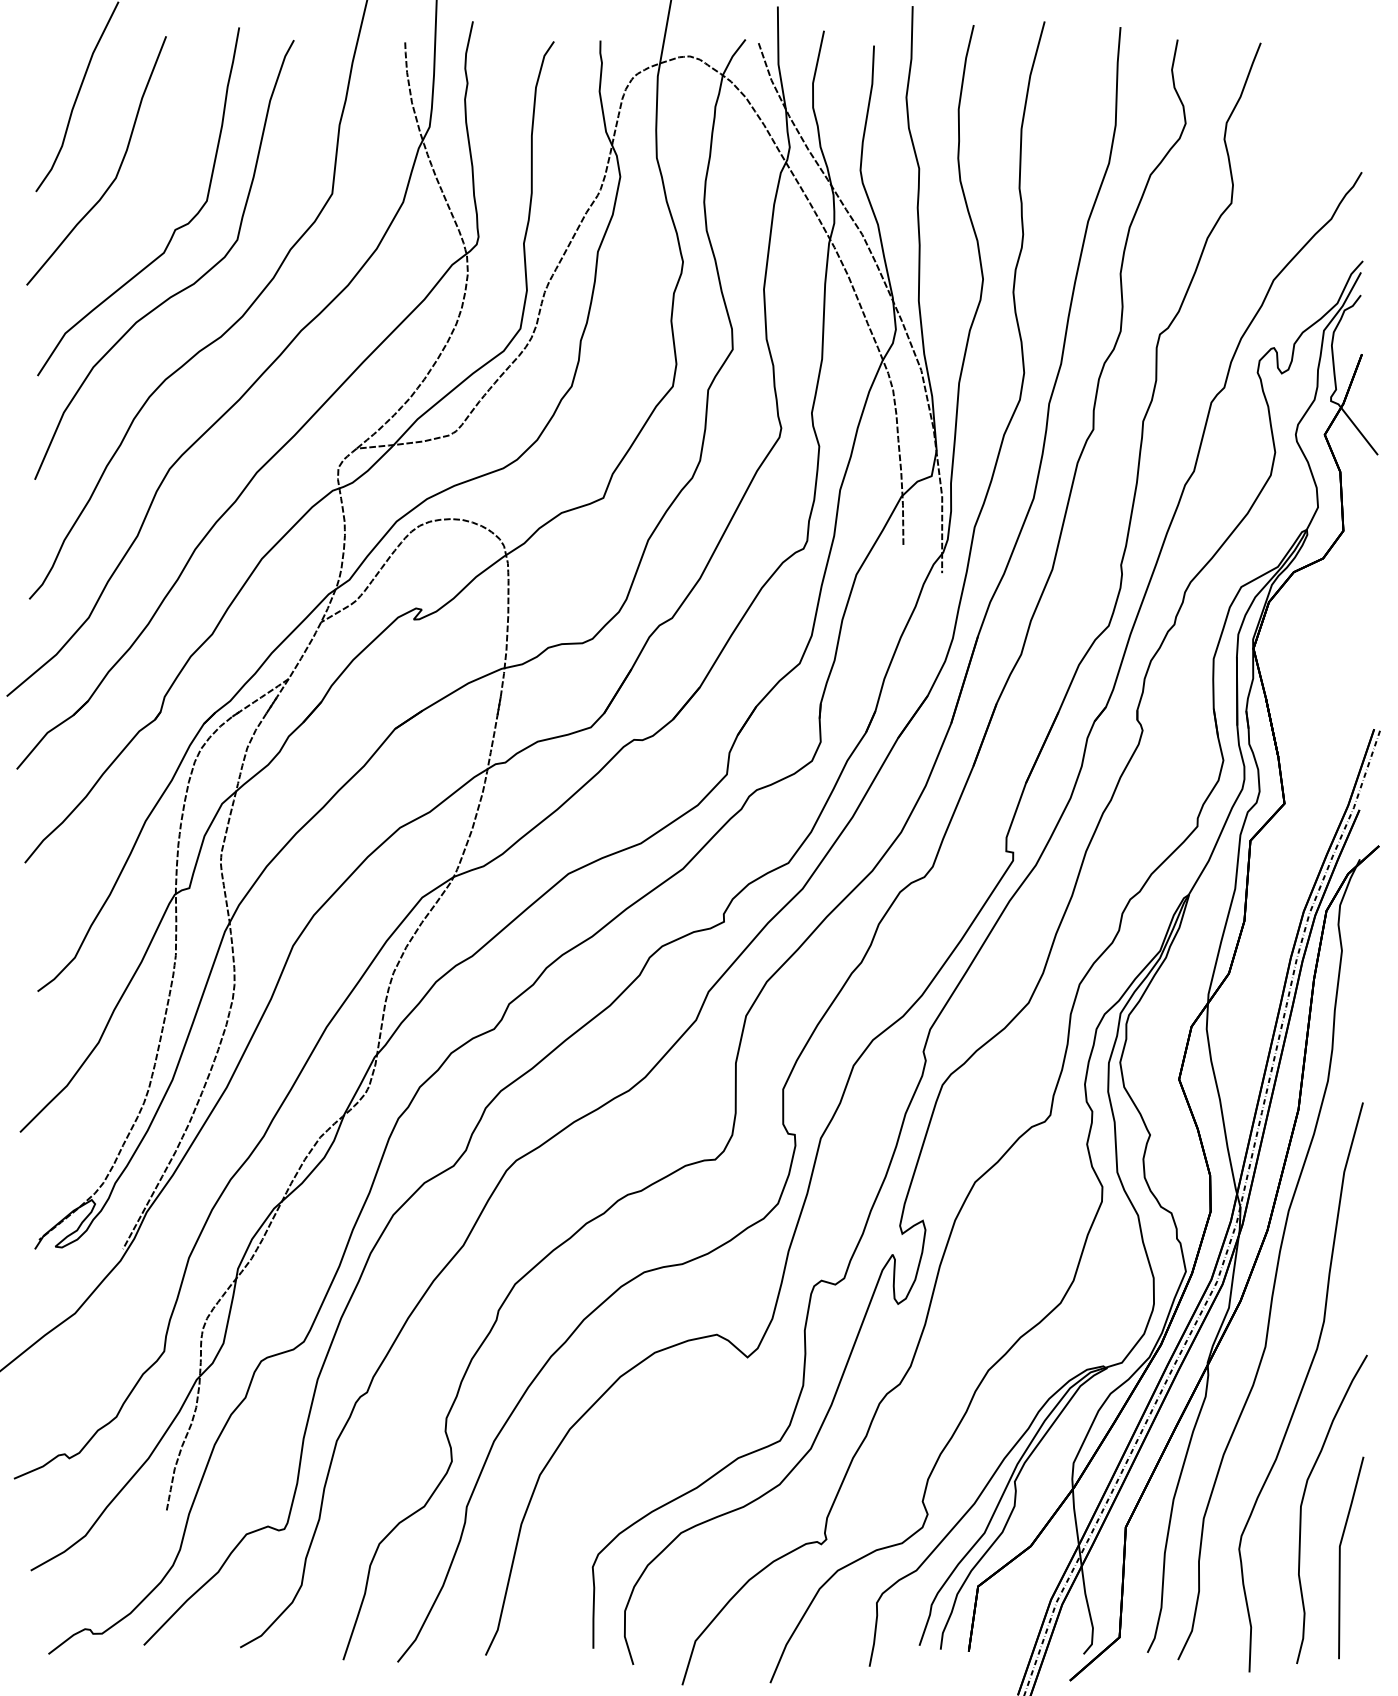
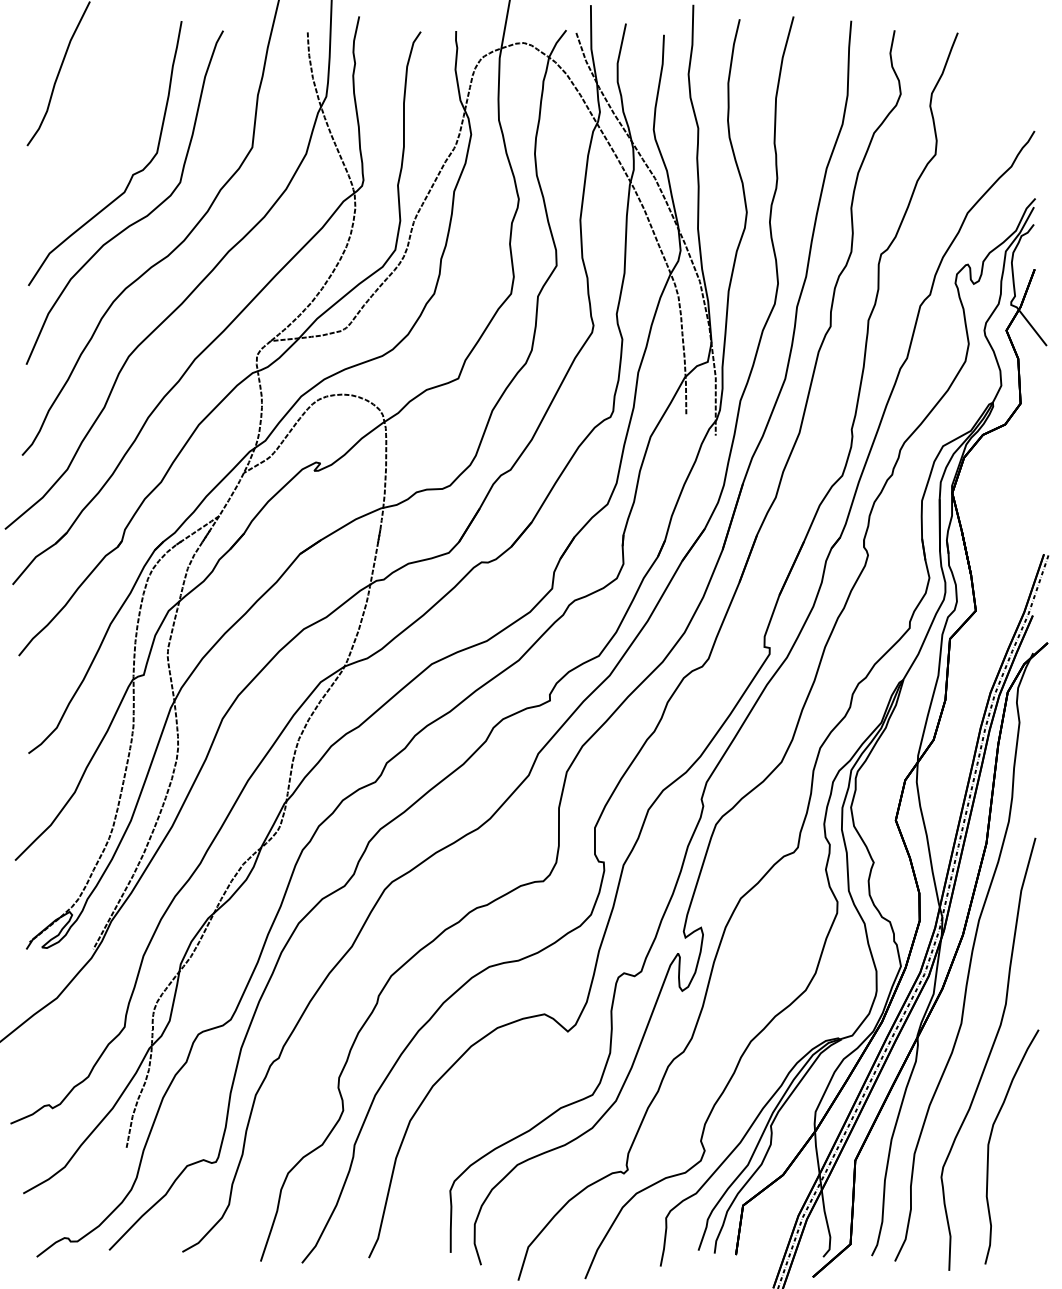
curve: (118, 168) -> (89, 128), removed
line: (1340, 1557) -> (1018, 1183), removed

